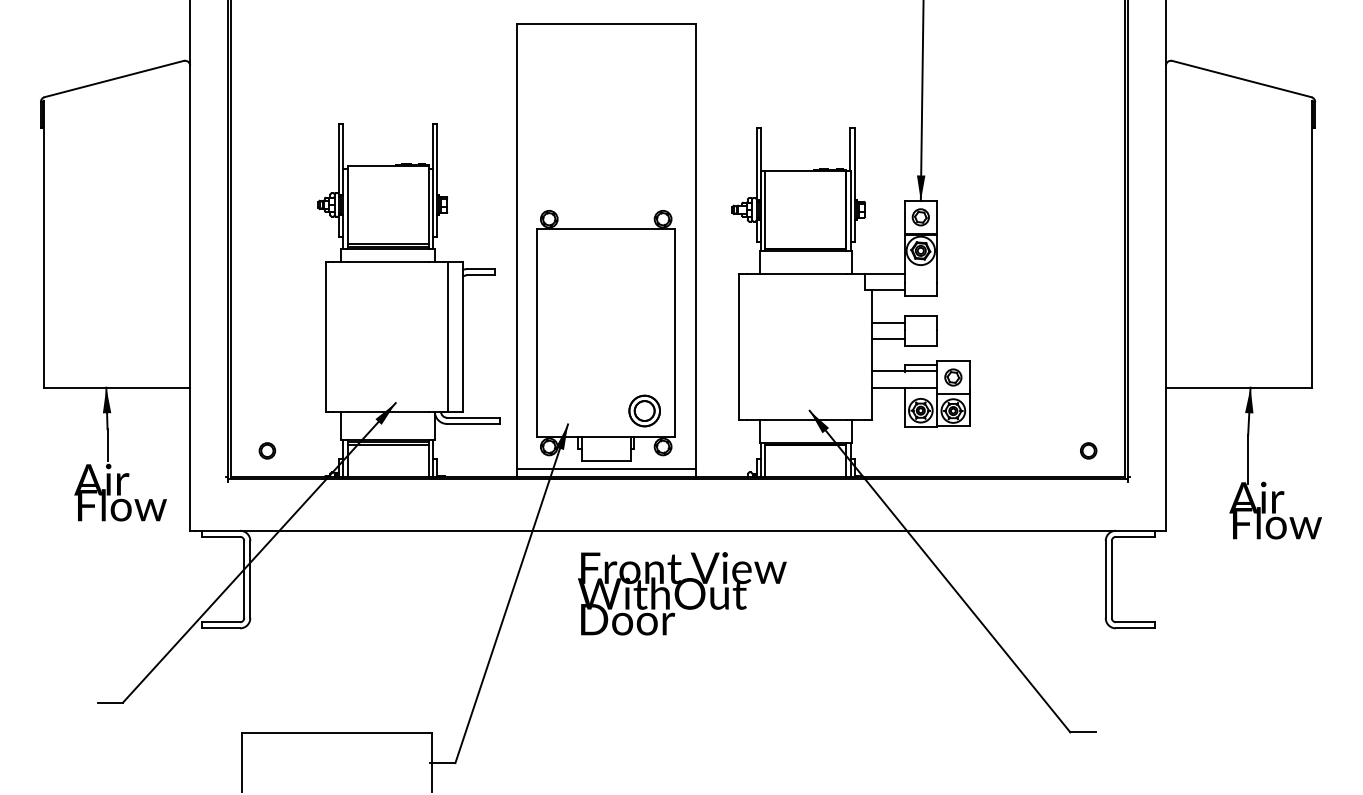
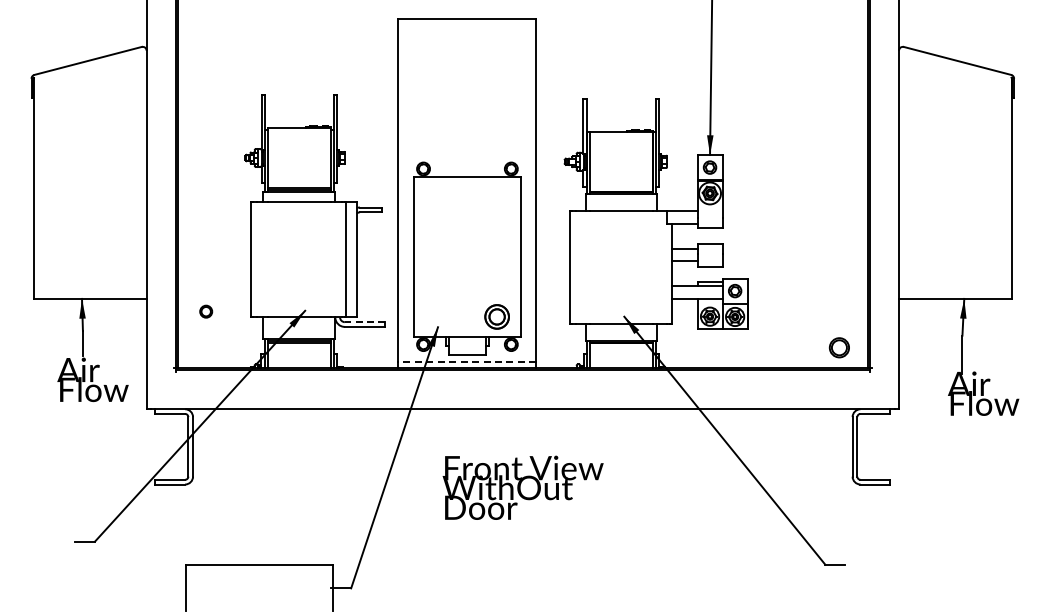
line: (472, 418) -> (364, 322), solid -> dashed
circle: (267, 450) -> (206, 311), moved
circle: (1088, 450) -> (839, 347), size x1.6
line: (606, 468) -> (467, 361), solid -> dashed
text: (681, 593) -> (522, 487), moved

